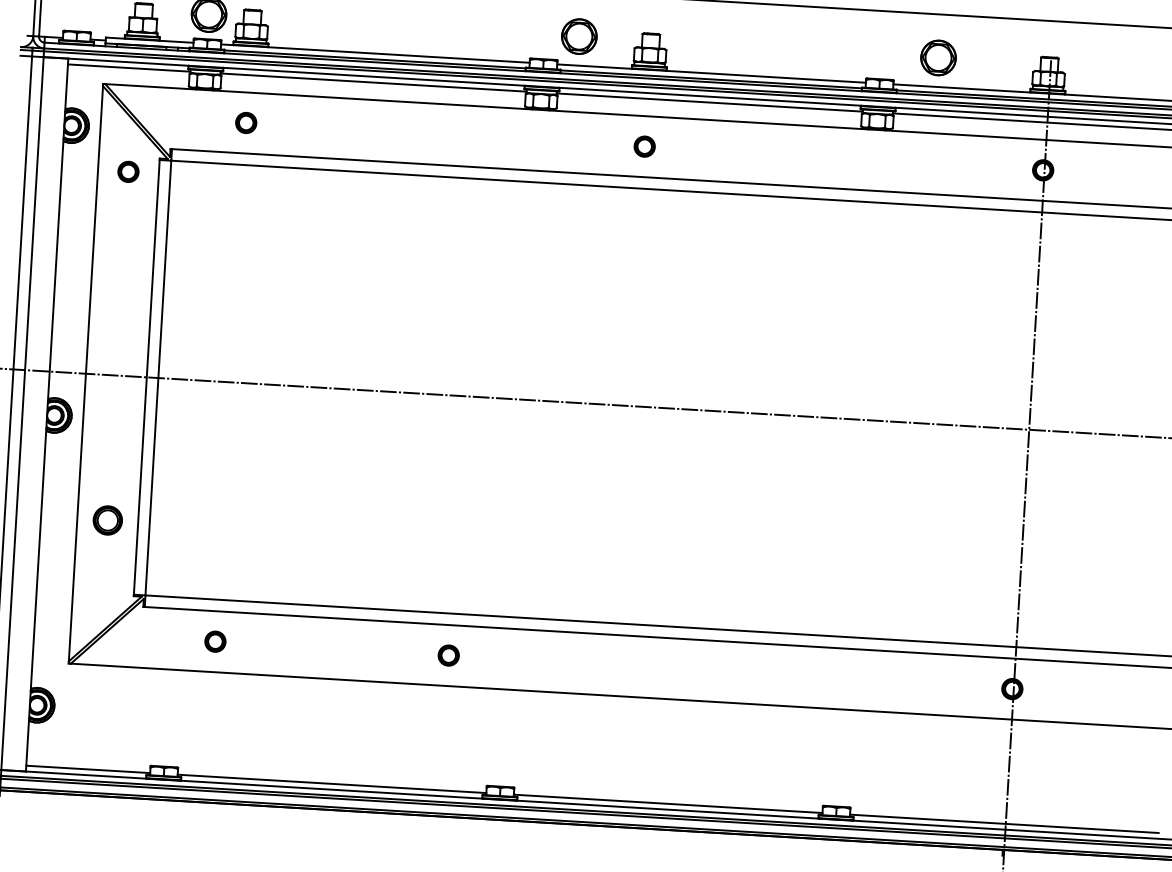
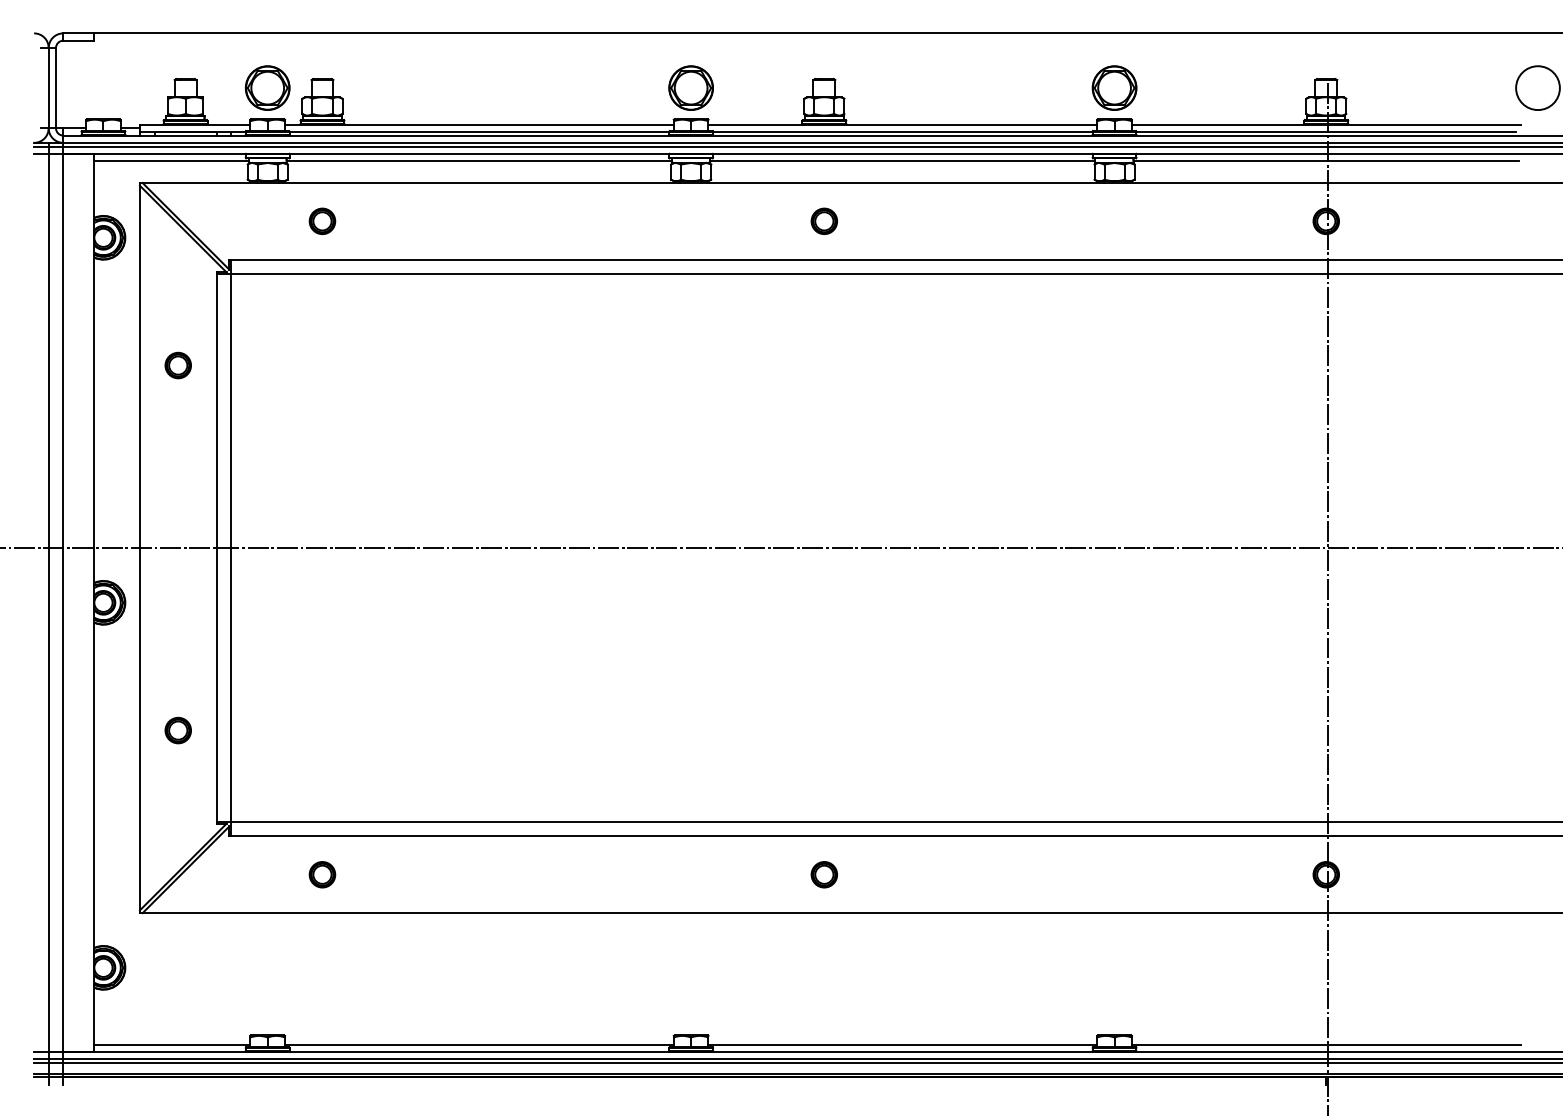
part: (578, 36) -> (690, 87), moved
part: (938, 57) -> (1114, 87), moved
part: (127, 171) -> (177, 365), moved
part: (107, 520) -> (177, 730), size x0.71
part: (448, 655) -> (823, 874), moved

